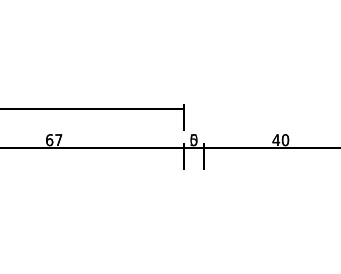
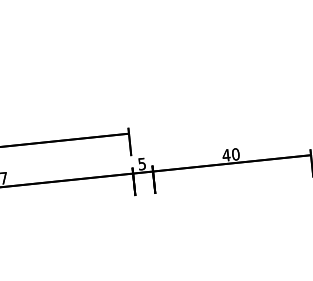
text: (193, 140) -> (141, 164), 0 -> 5

